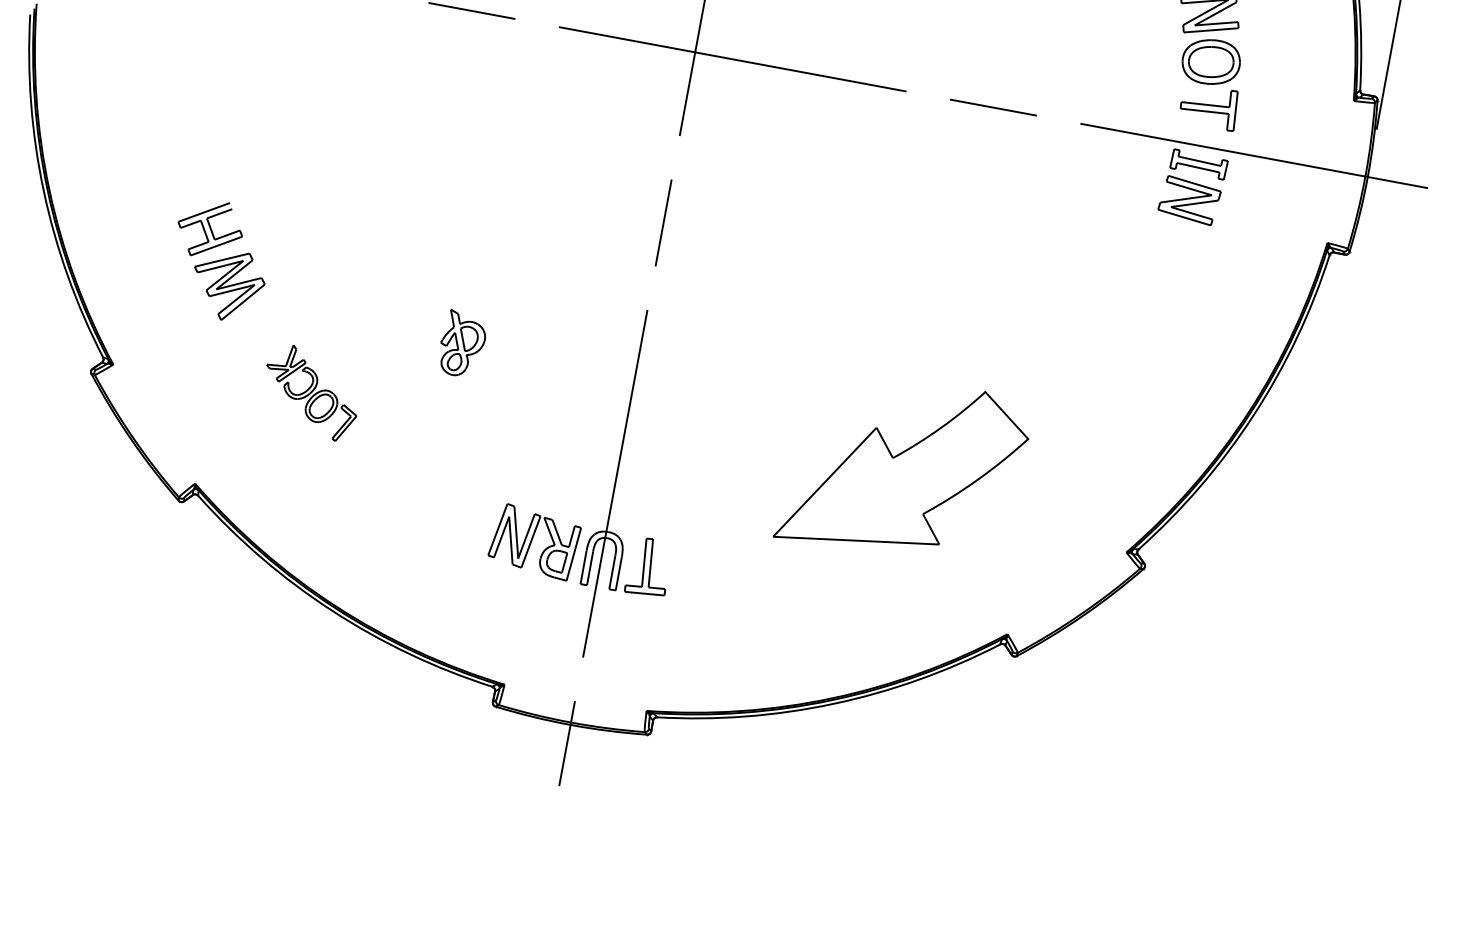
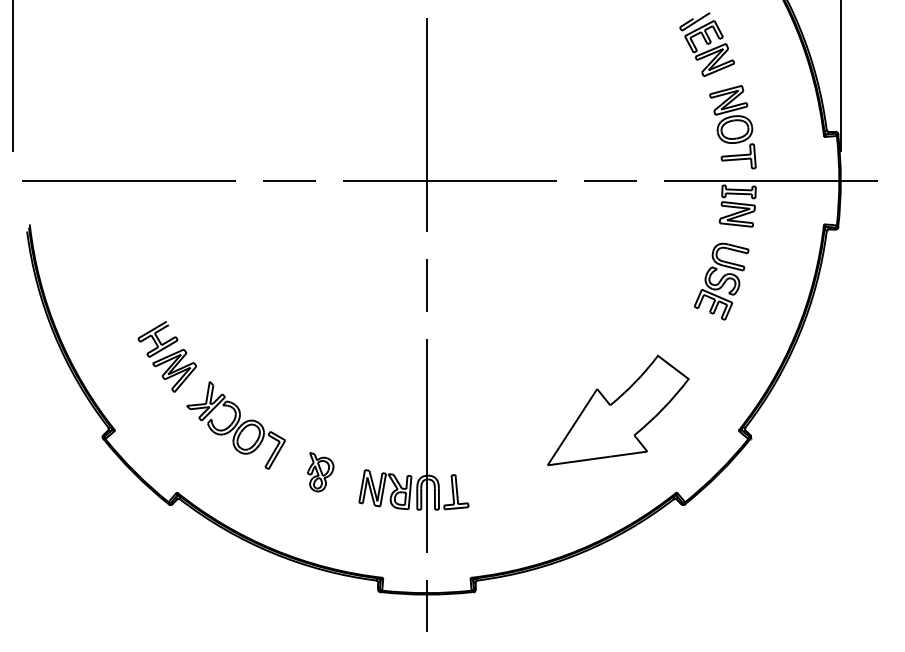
part: (1143, 304) -> (721, 281), added
part: (462, 344) -> (320, 472), moved
part: (310, 392) -> (235, 425), size x1.67
part: (904, 469) -> (618, 410), moved

